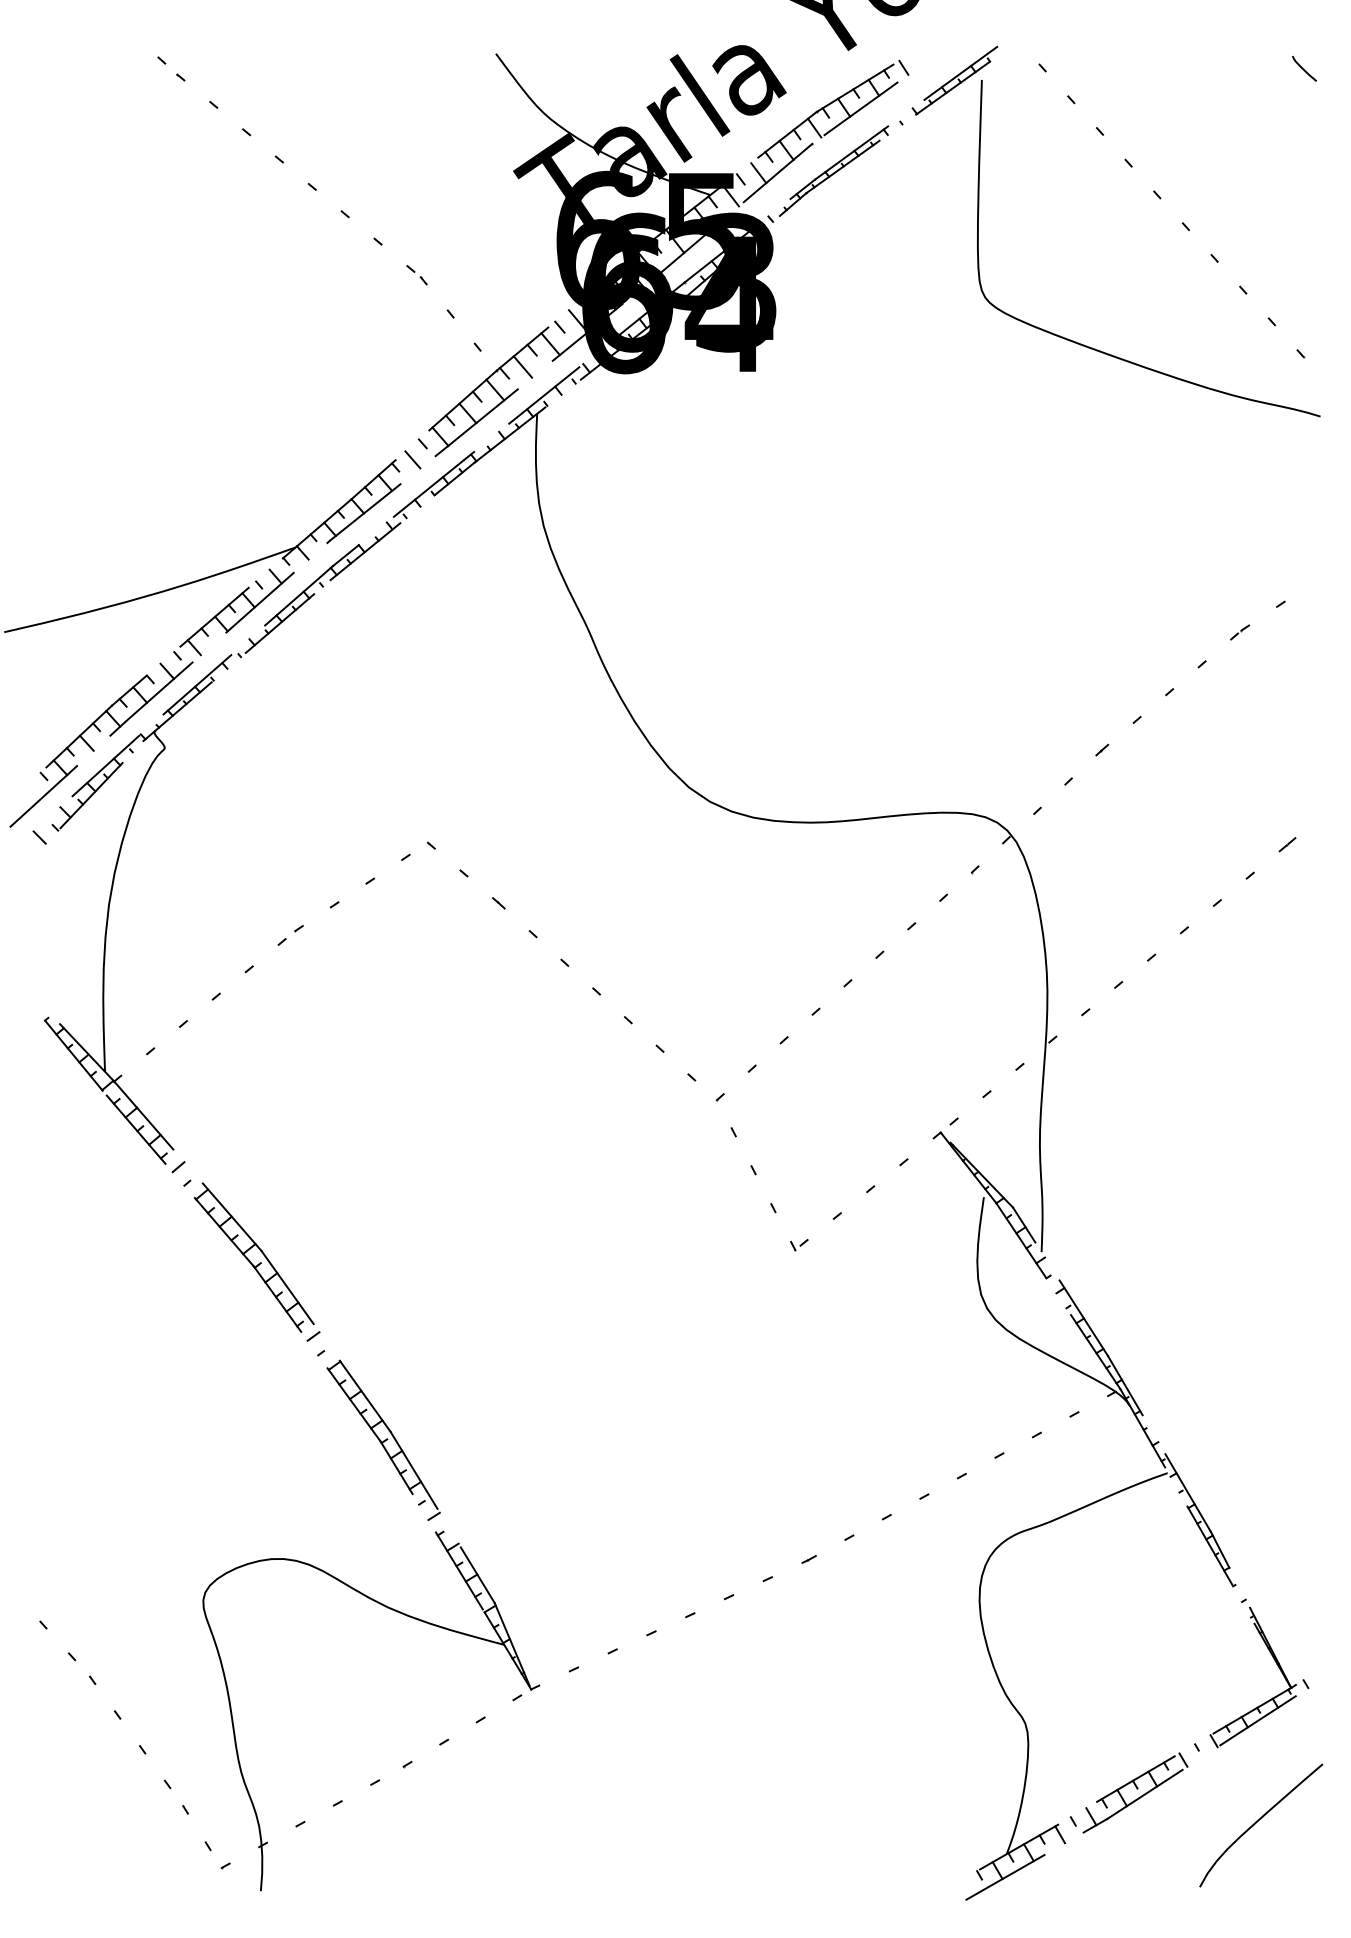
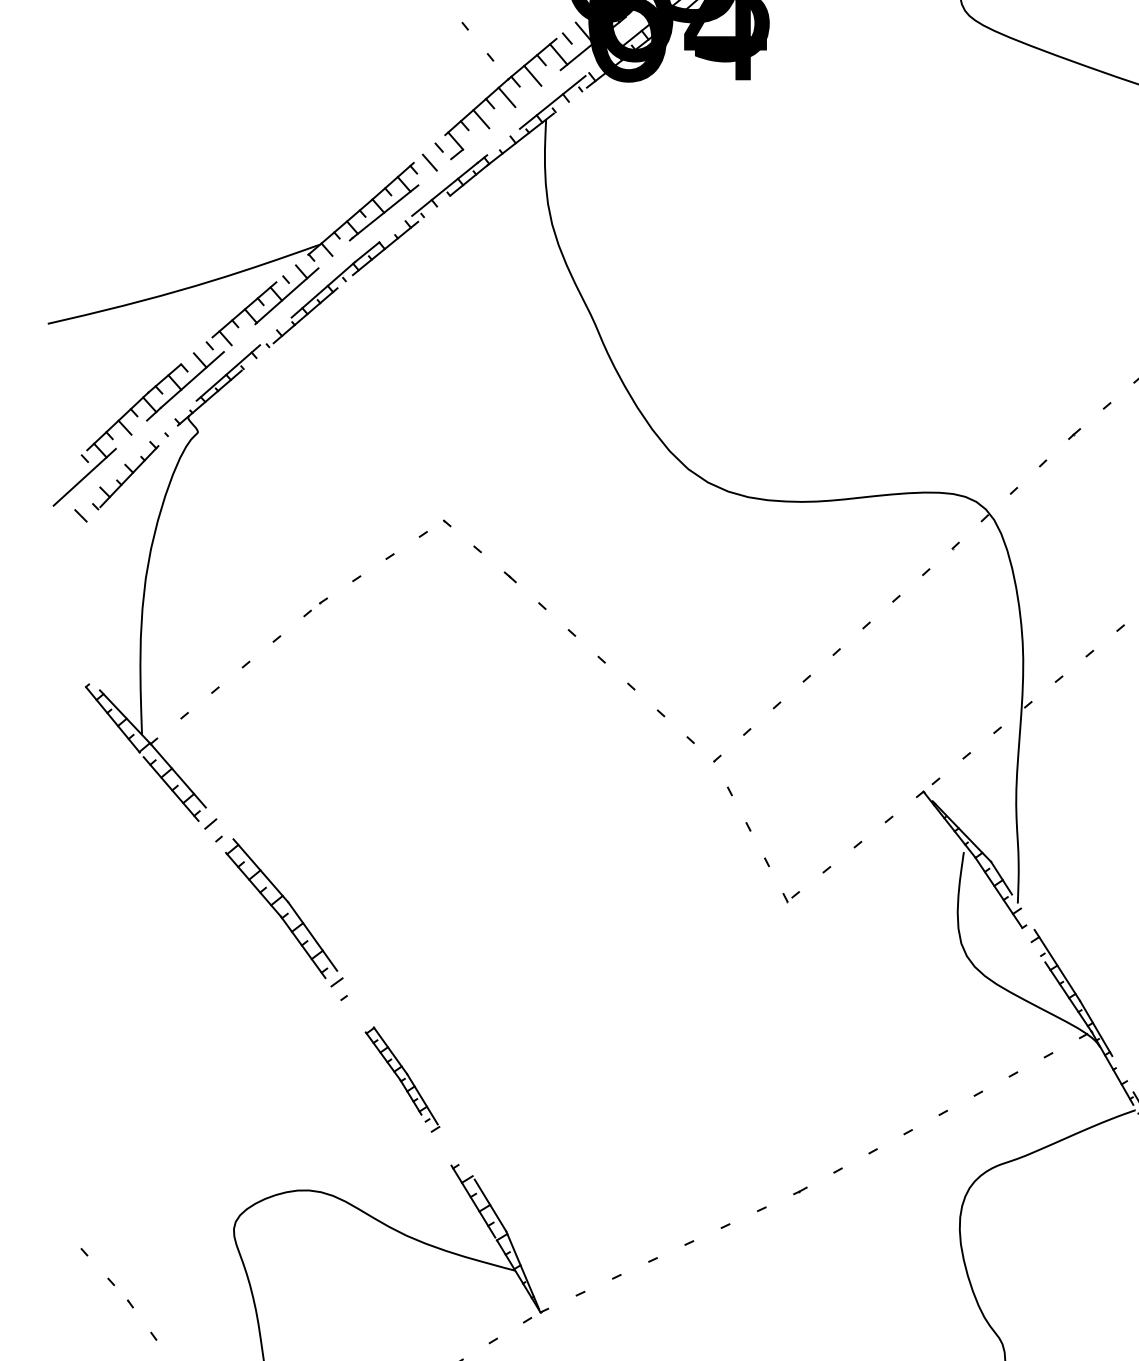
line: (482, 417) -> (495, 123), removed
line: (105, 765) -> (142, 448), removed
part: (383, 1440) -> (402, 1079), size x0.7

